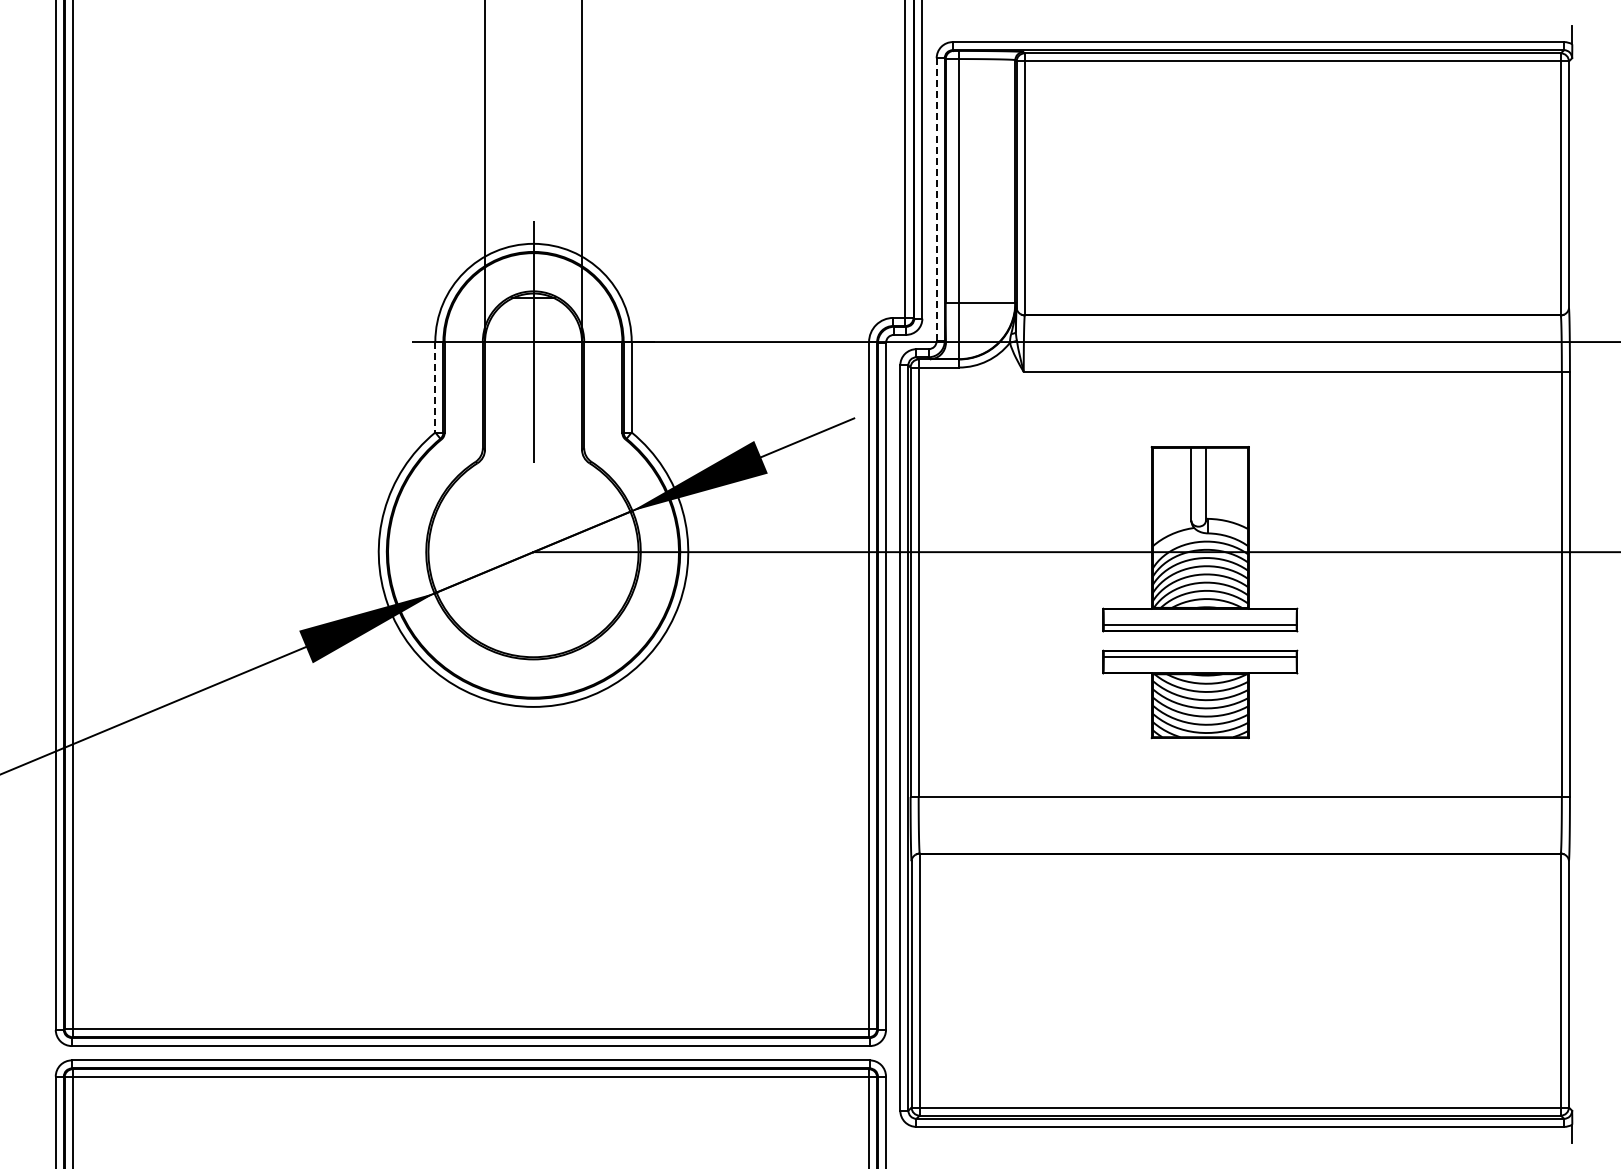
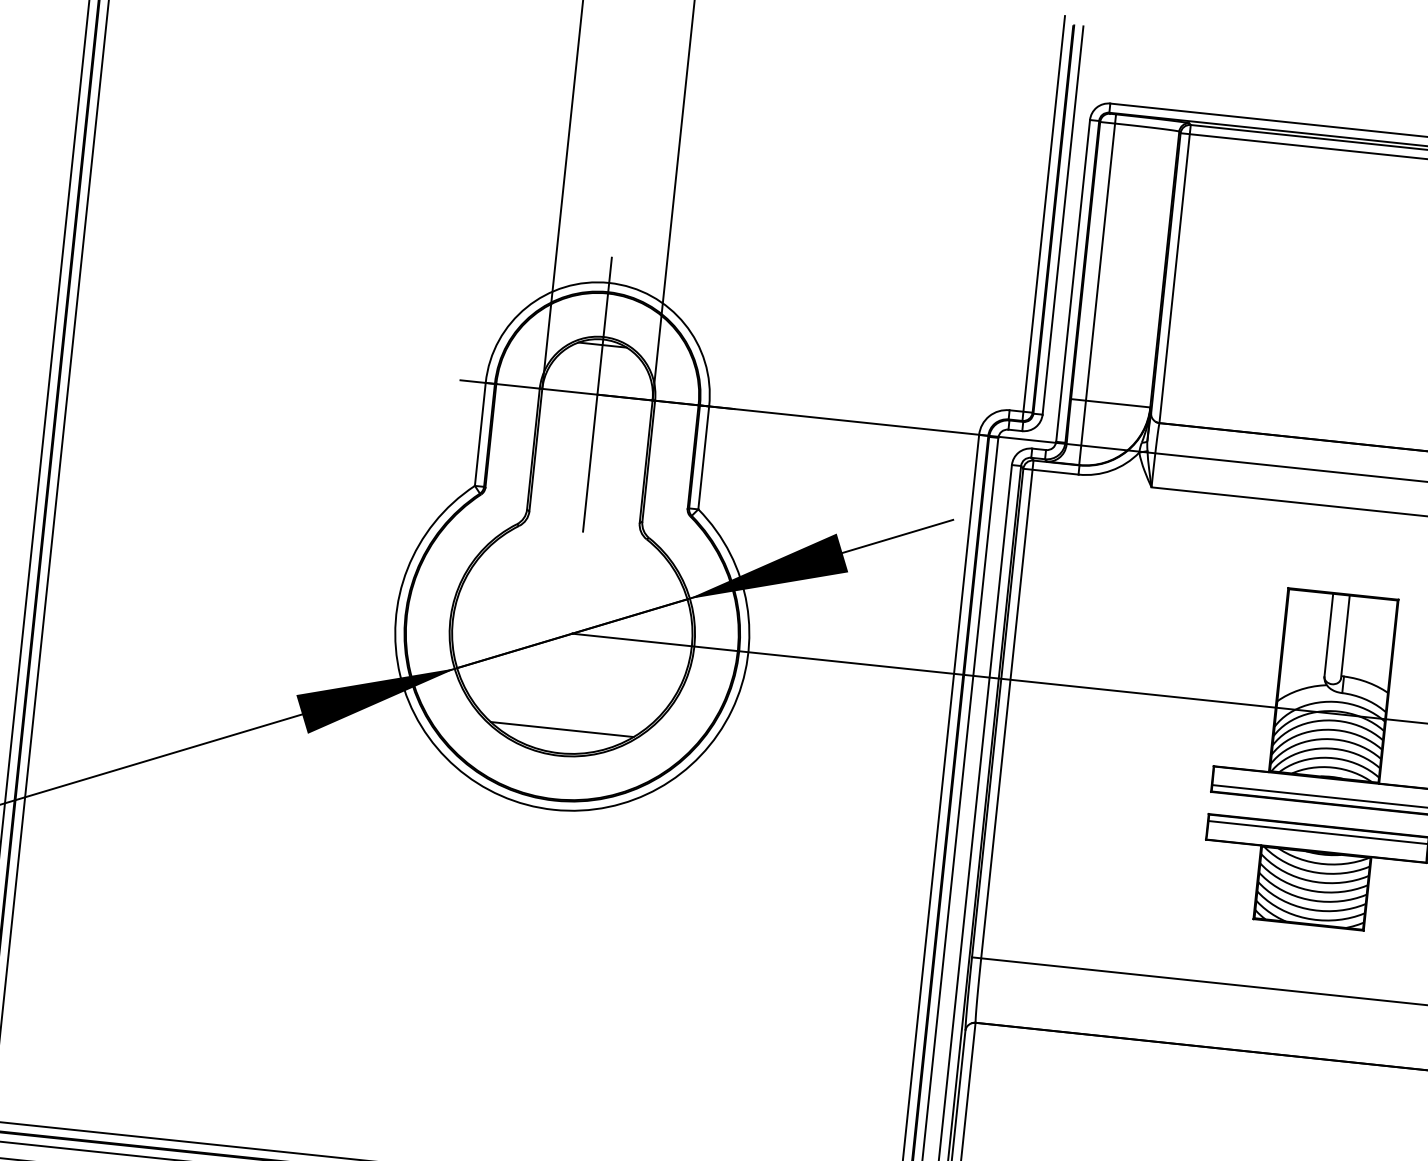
line: (936, 200) -> (1072, 281), dashed -> solid
line: (435, 387) -> (480, 434), dashed -> solid
line: (533, 636) -> (562, 729), added

